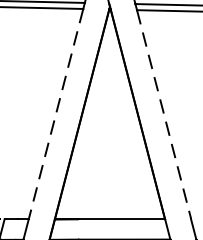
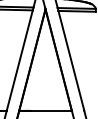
line: (55, 113) -> (19, 60), dashed -> solid
line: (164, 116) -> (71, 61), dashed -> solid

